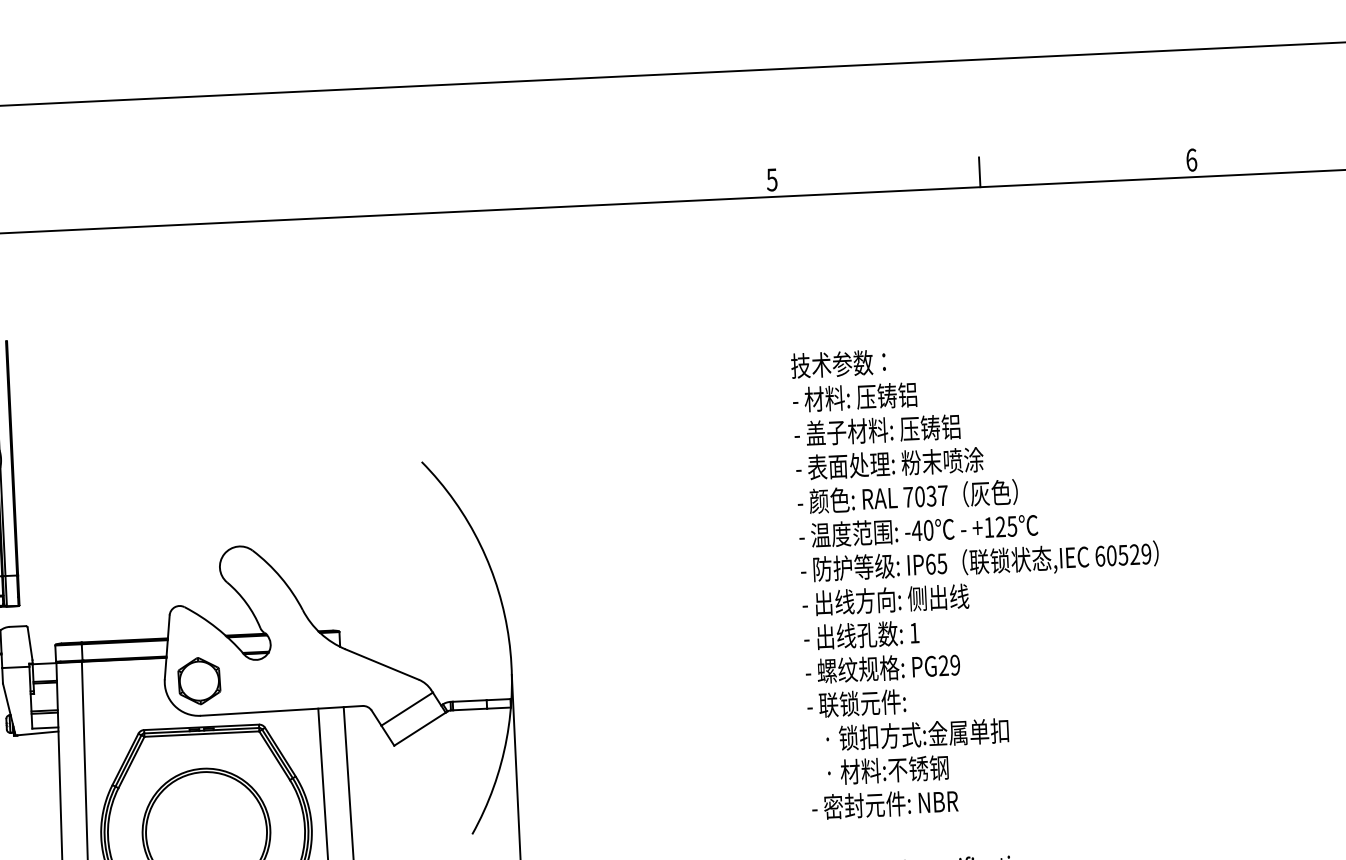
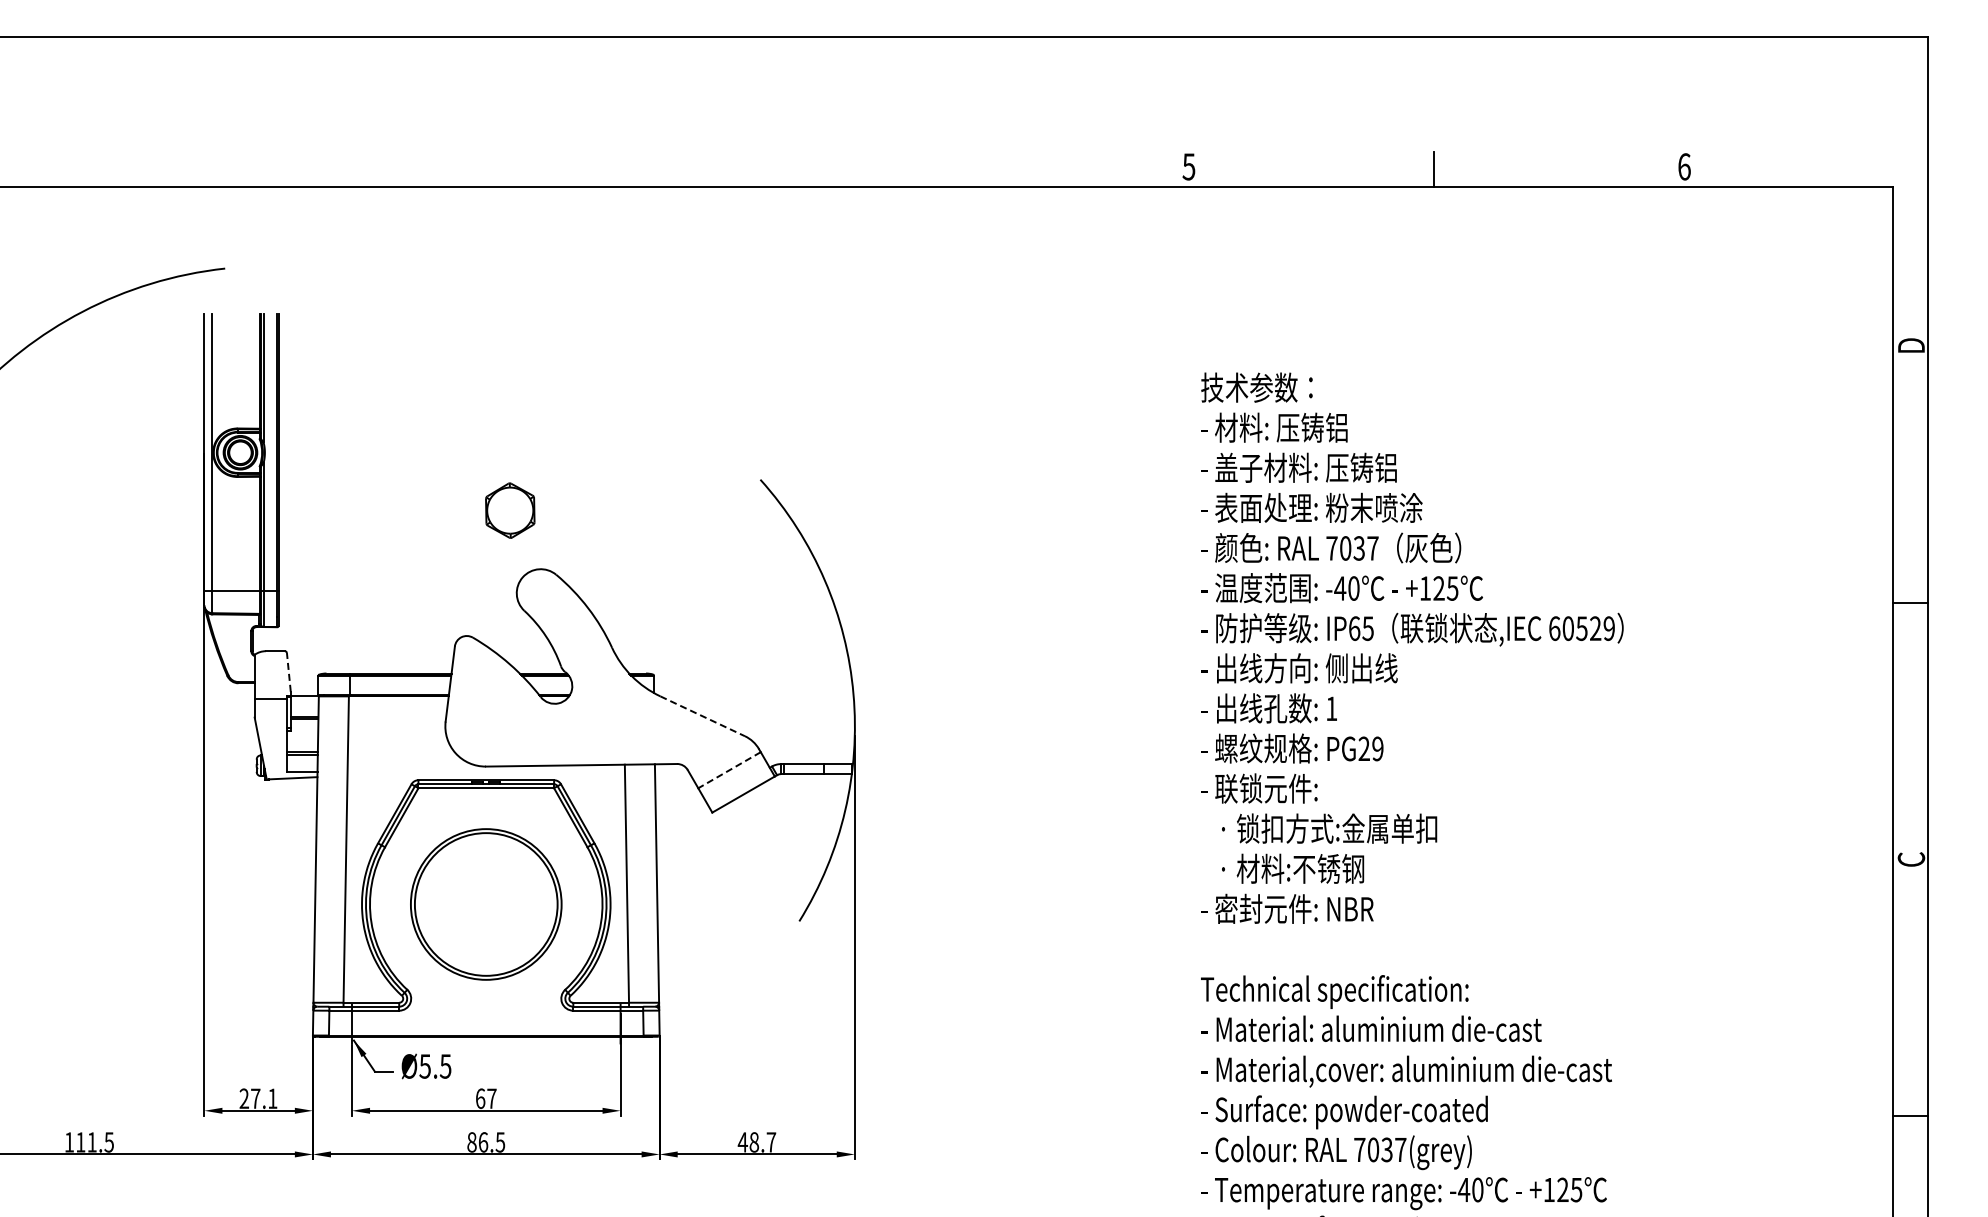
line: (29, 643) -> (288, 671), solid -> dashed
line: (382, 664) -> (702, 716), solid -> dashed
part: (199, 680) -> (510, 510), moved
line: (407, 709) -> (729, 770), solid -> dashed

